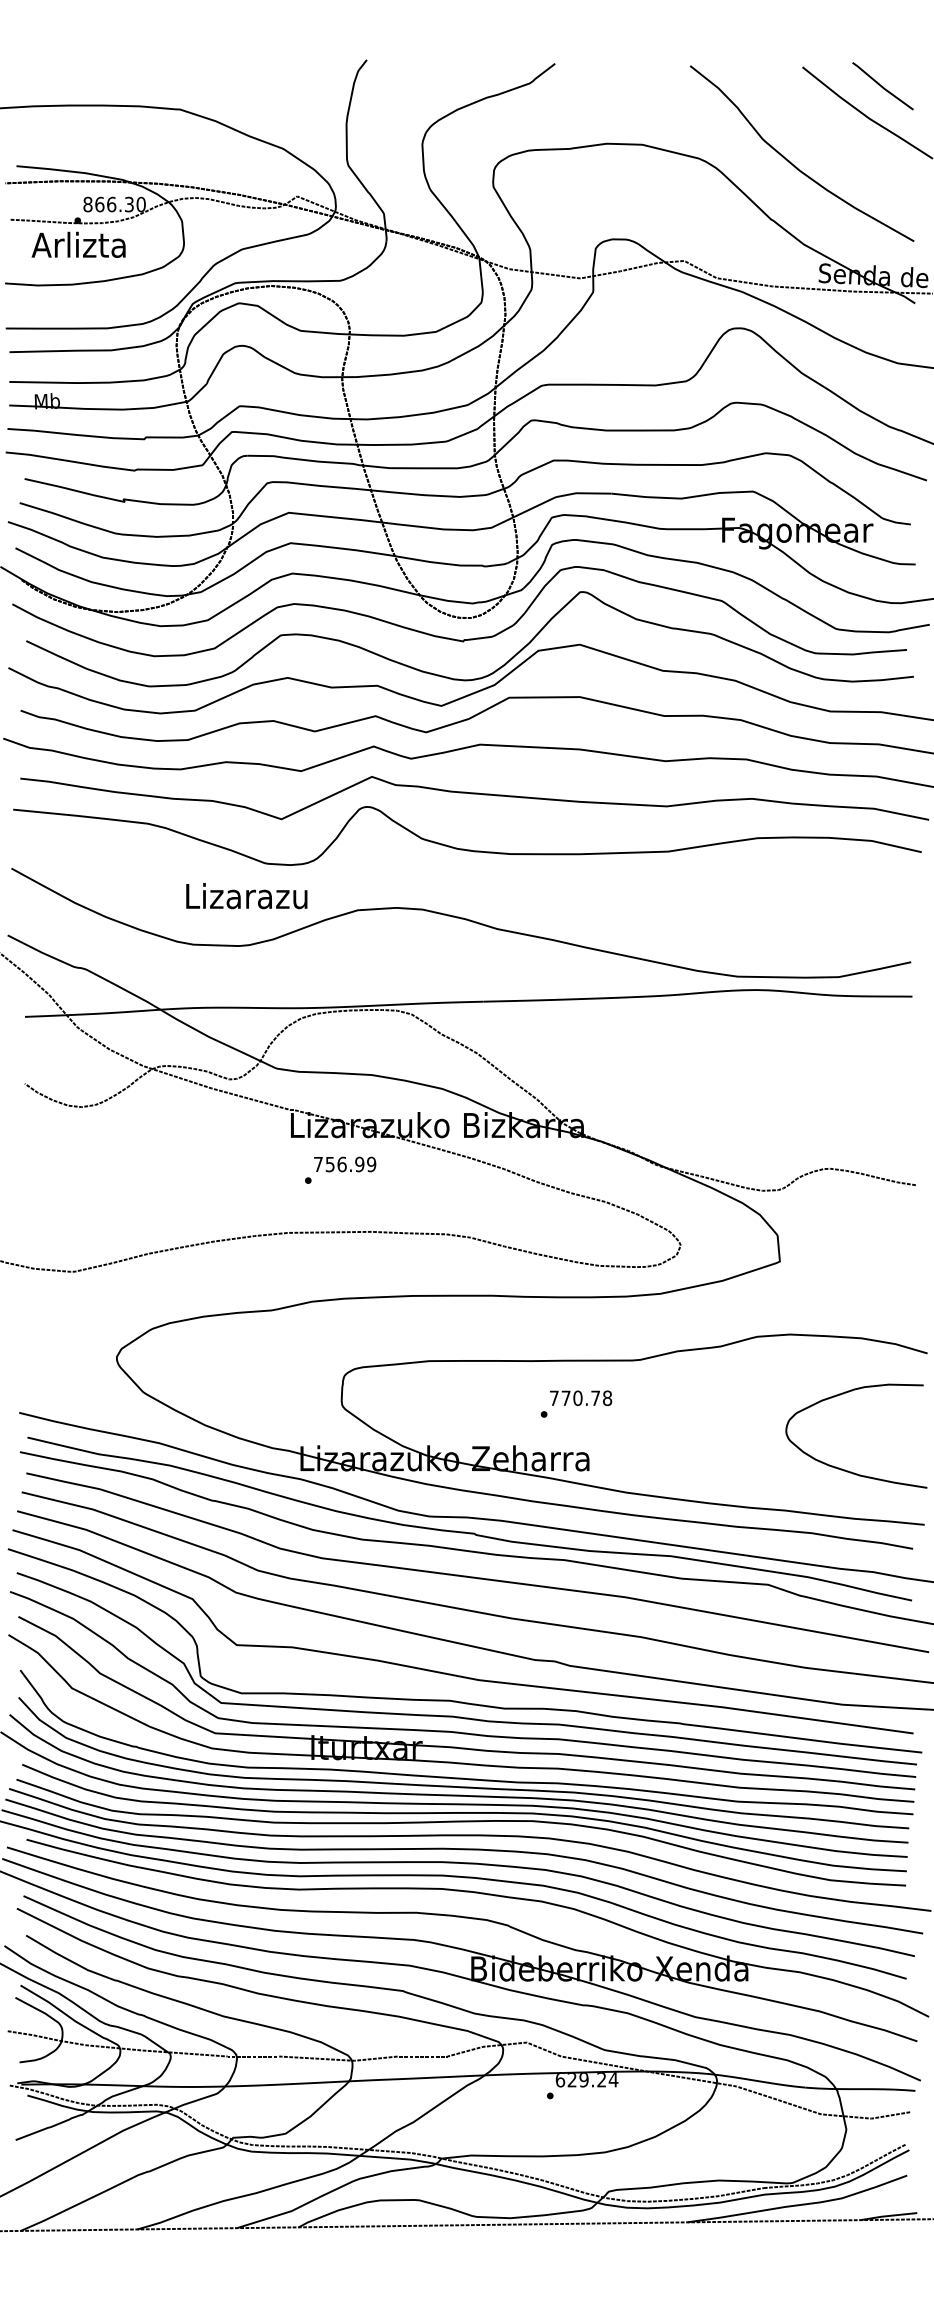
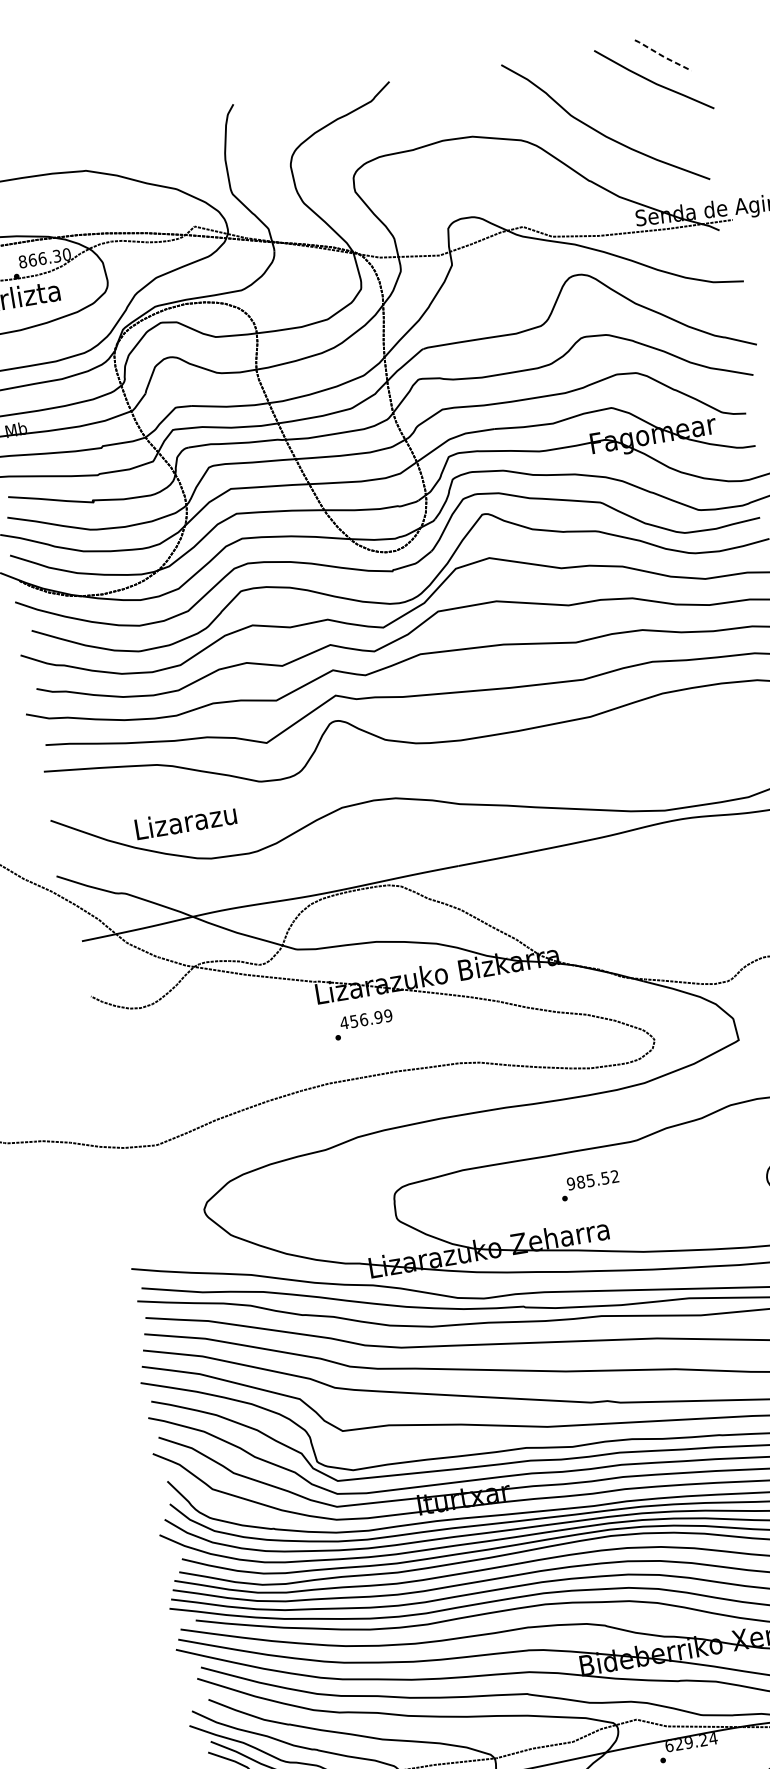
line: (882, 86) -> (662, 55), solid -> dashed
text: (246, 896) -> (185, 821), moved
text: (318, 1164) -> (344, 1023), 756.99 -> 456.99
text: (580, 1398) -> (592, 1180), 770.78 -> 985.52

